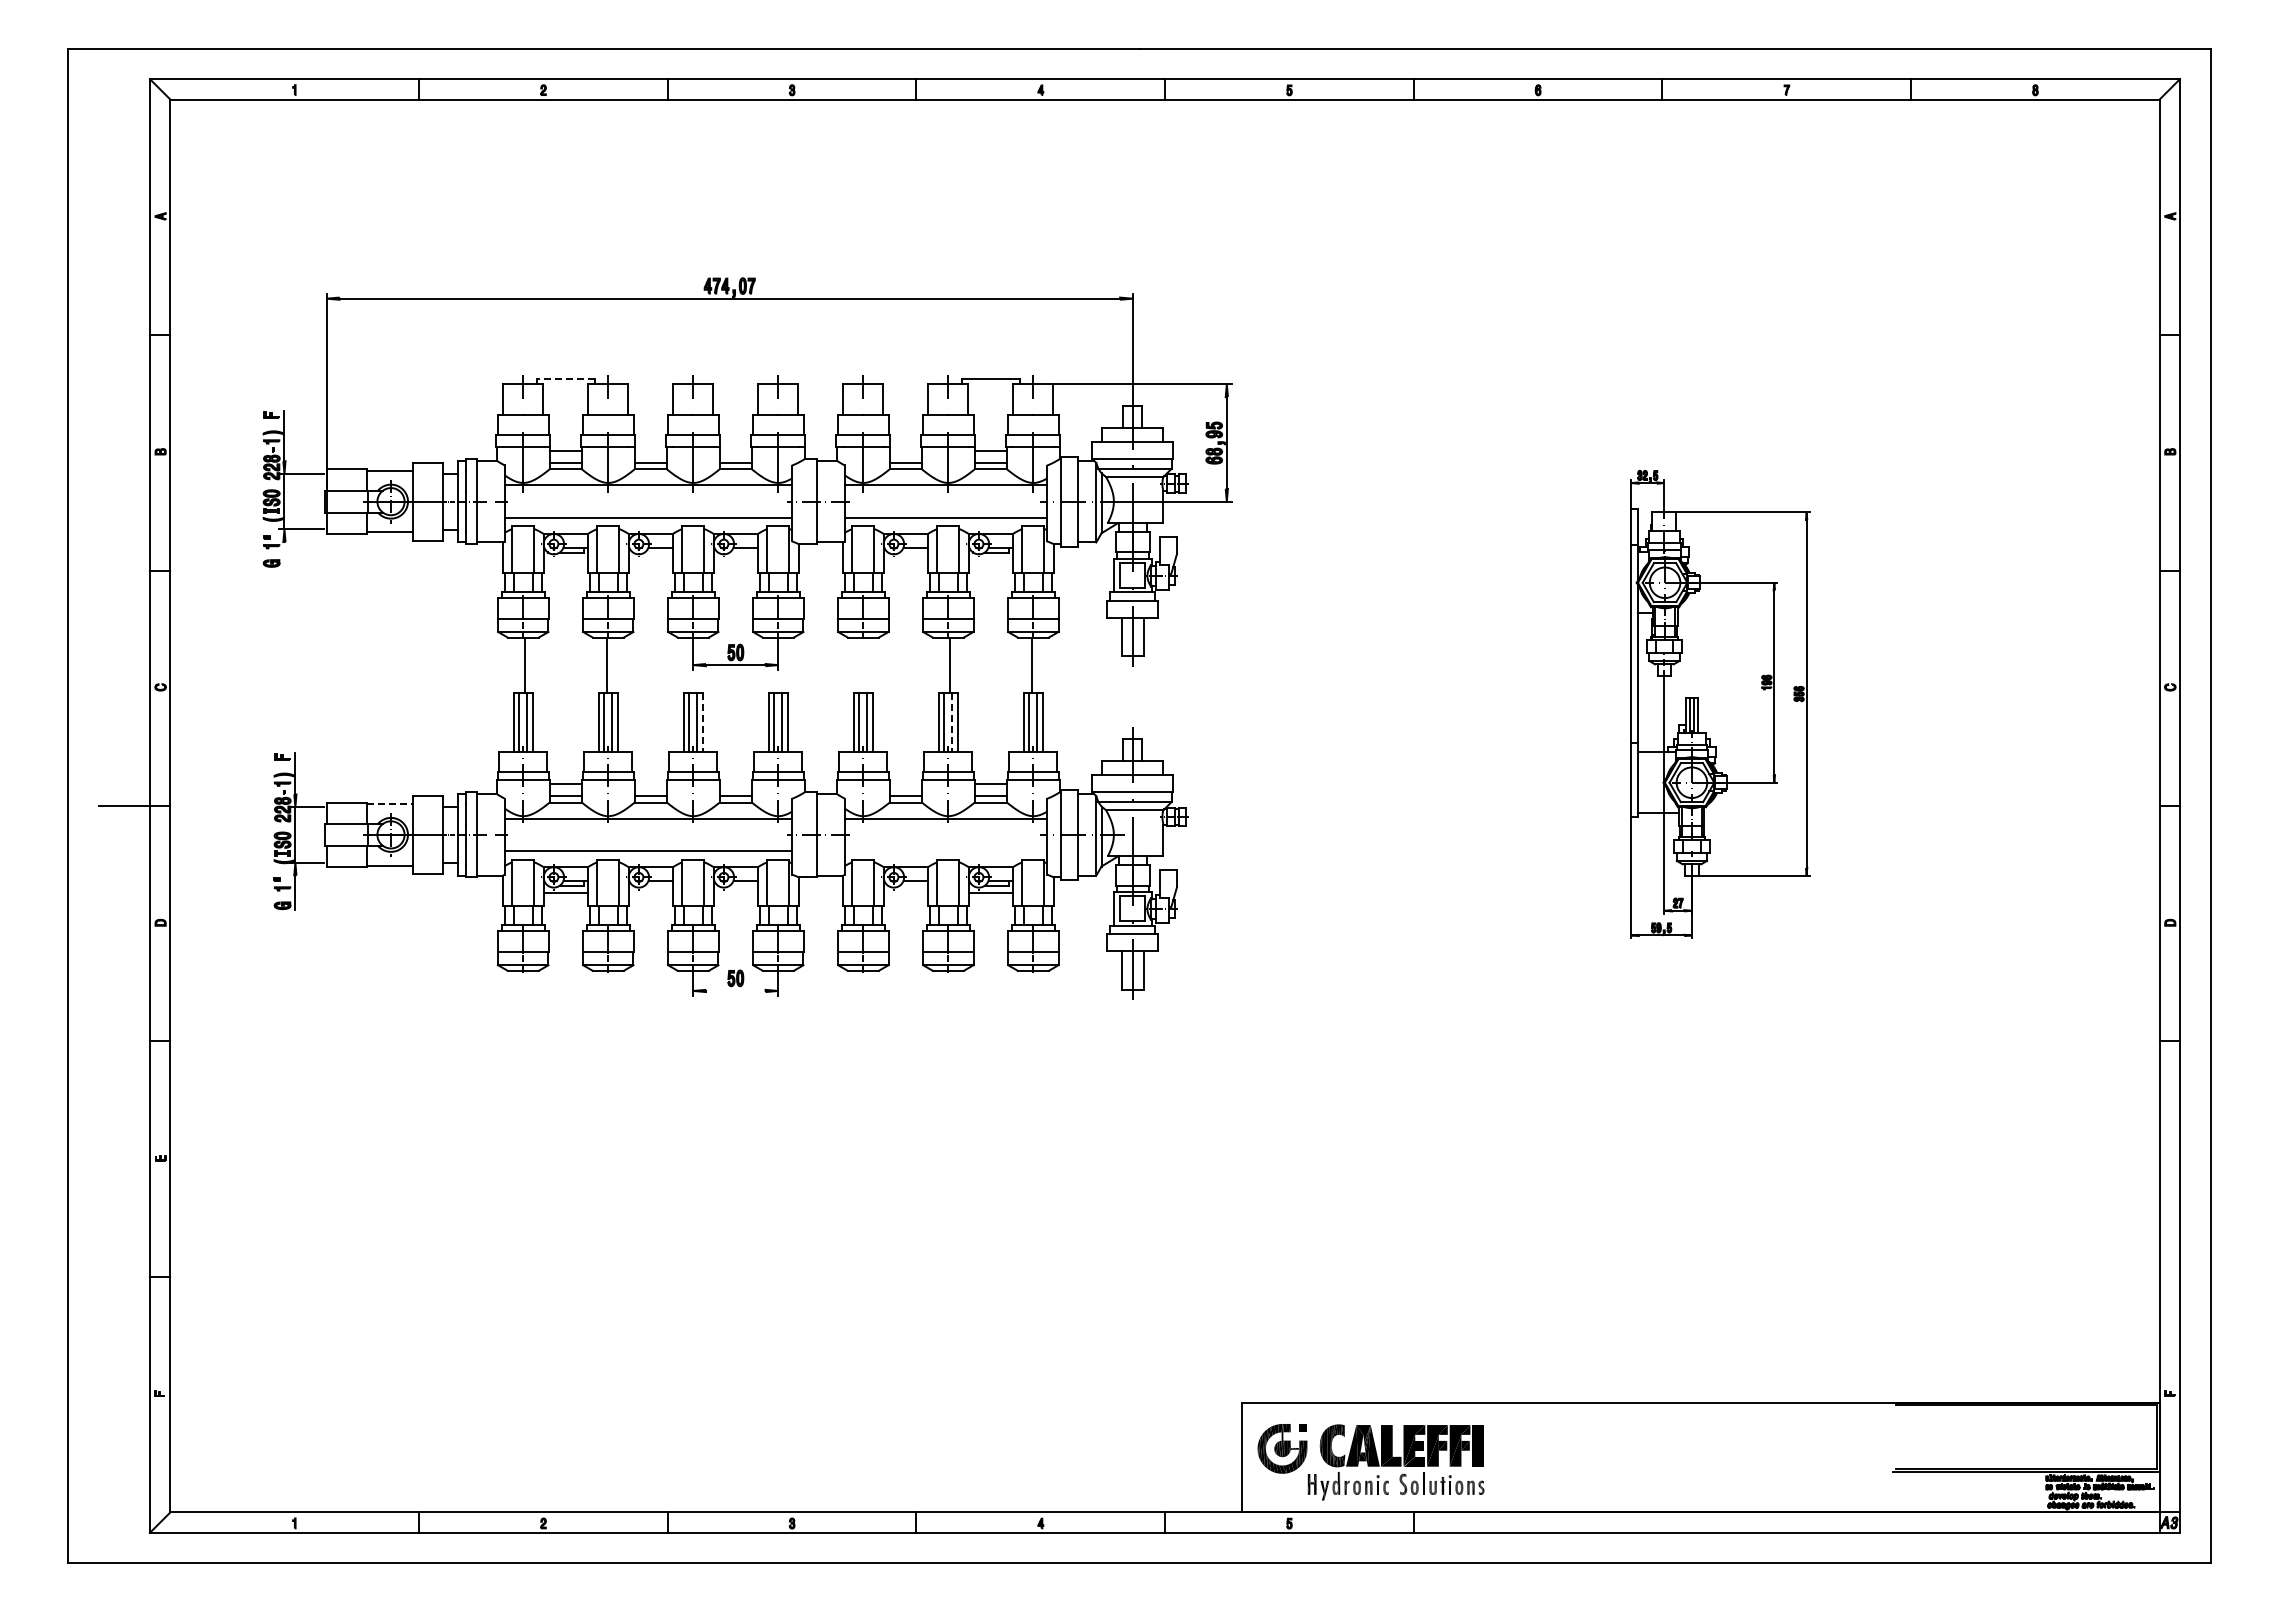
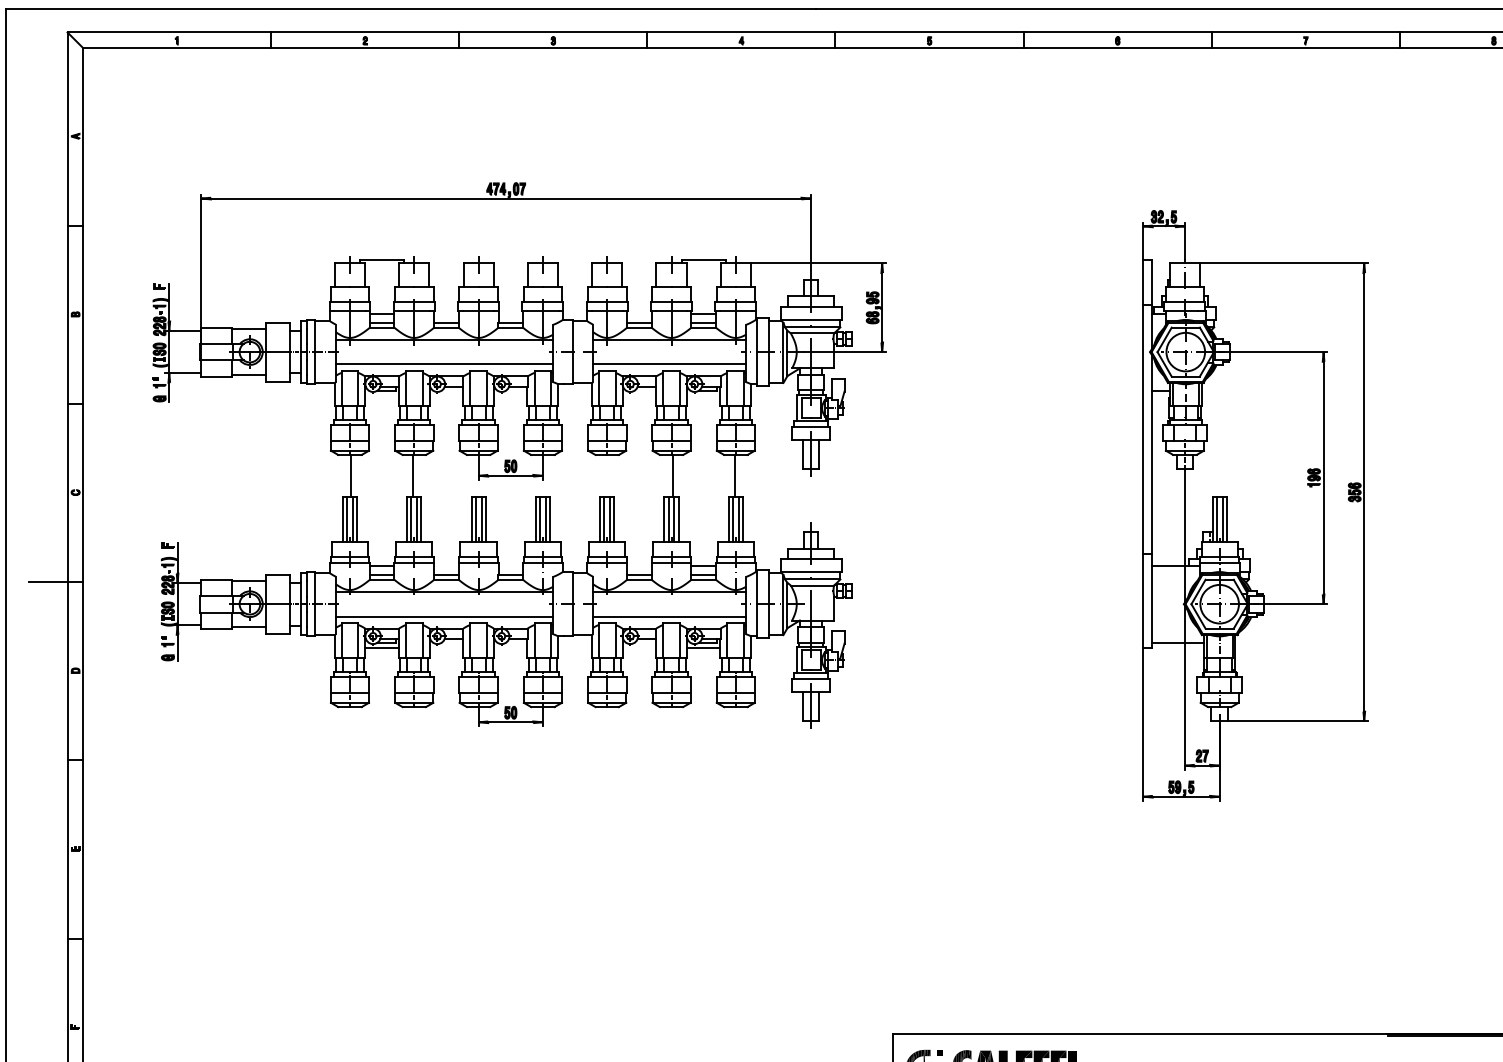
line: (565, 379) -> (381, 259), dashed -> solid
line: (284, 554) -> (169, 392), added
part: (1720, 704) -> (1255, 505), size x1.67
line: (702, 722) -> (485, 519), dashed -> solid
line: (952, 722) -> (674, 519), dashed -> solid
line: (390, 804) -> (249, 581), dashed -> solid
line: (945, 851) -> (669, 616), added
line: (735, 990) -> (510, 721), added

